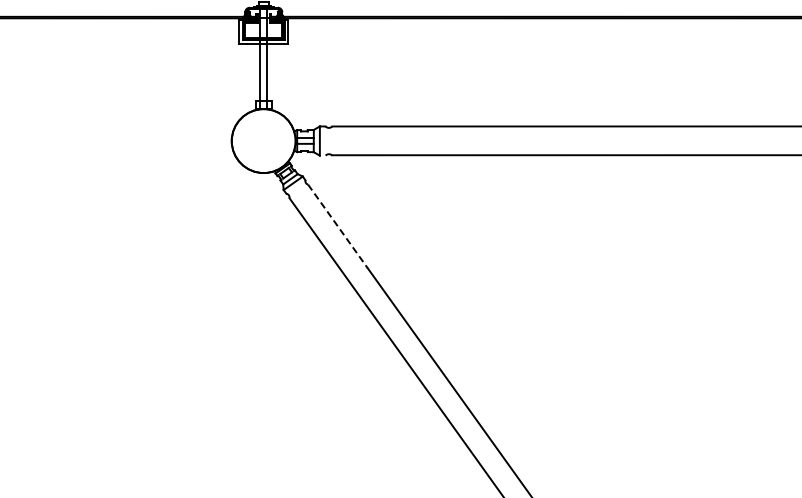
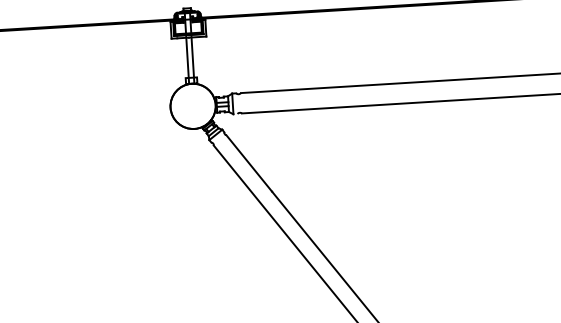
line: (338, 226) -> (249, 163), dashed -> solid

